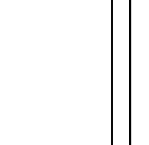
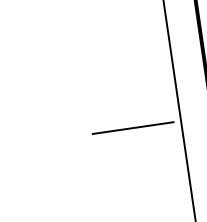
line: (84, 98) -> (132, 128), added

